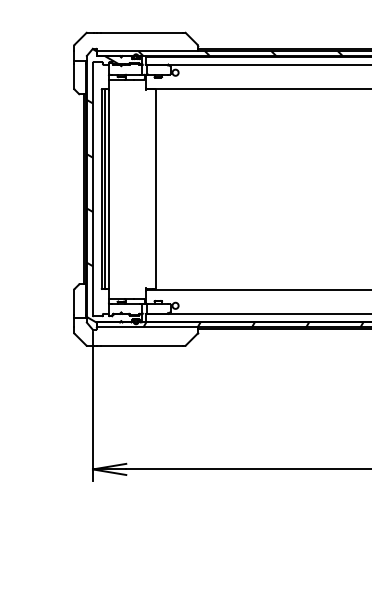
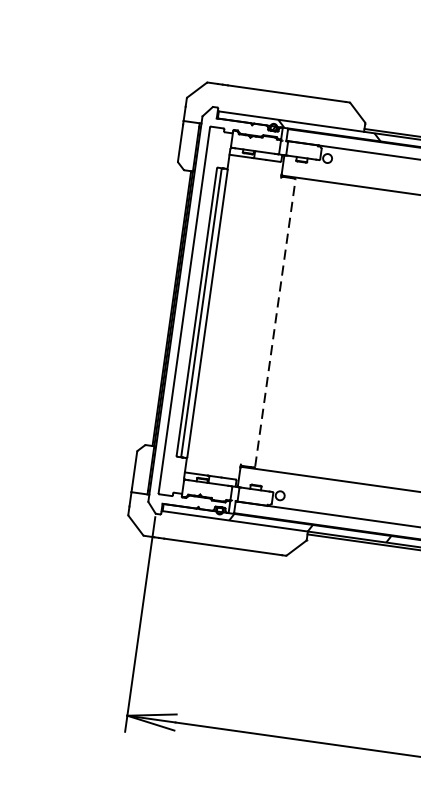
hatch: (102, 185) -> (198, 306), removed
line: (155, 188) -> (275, 321), solid -> dashed

